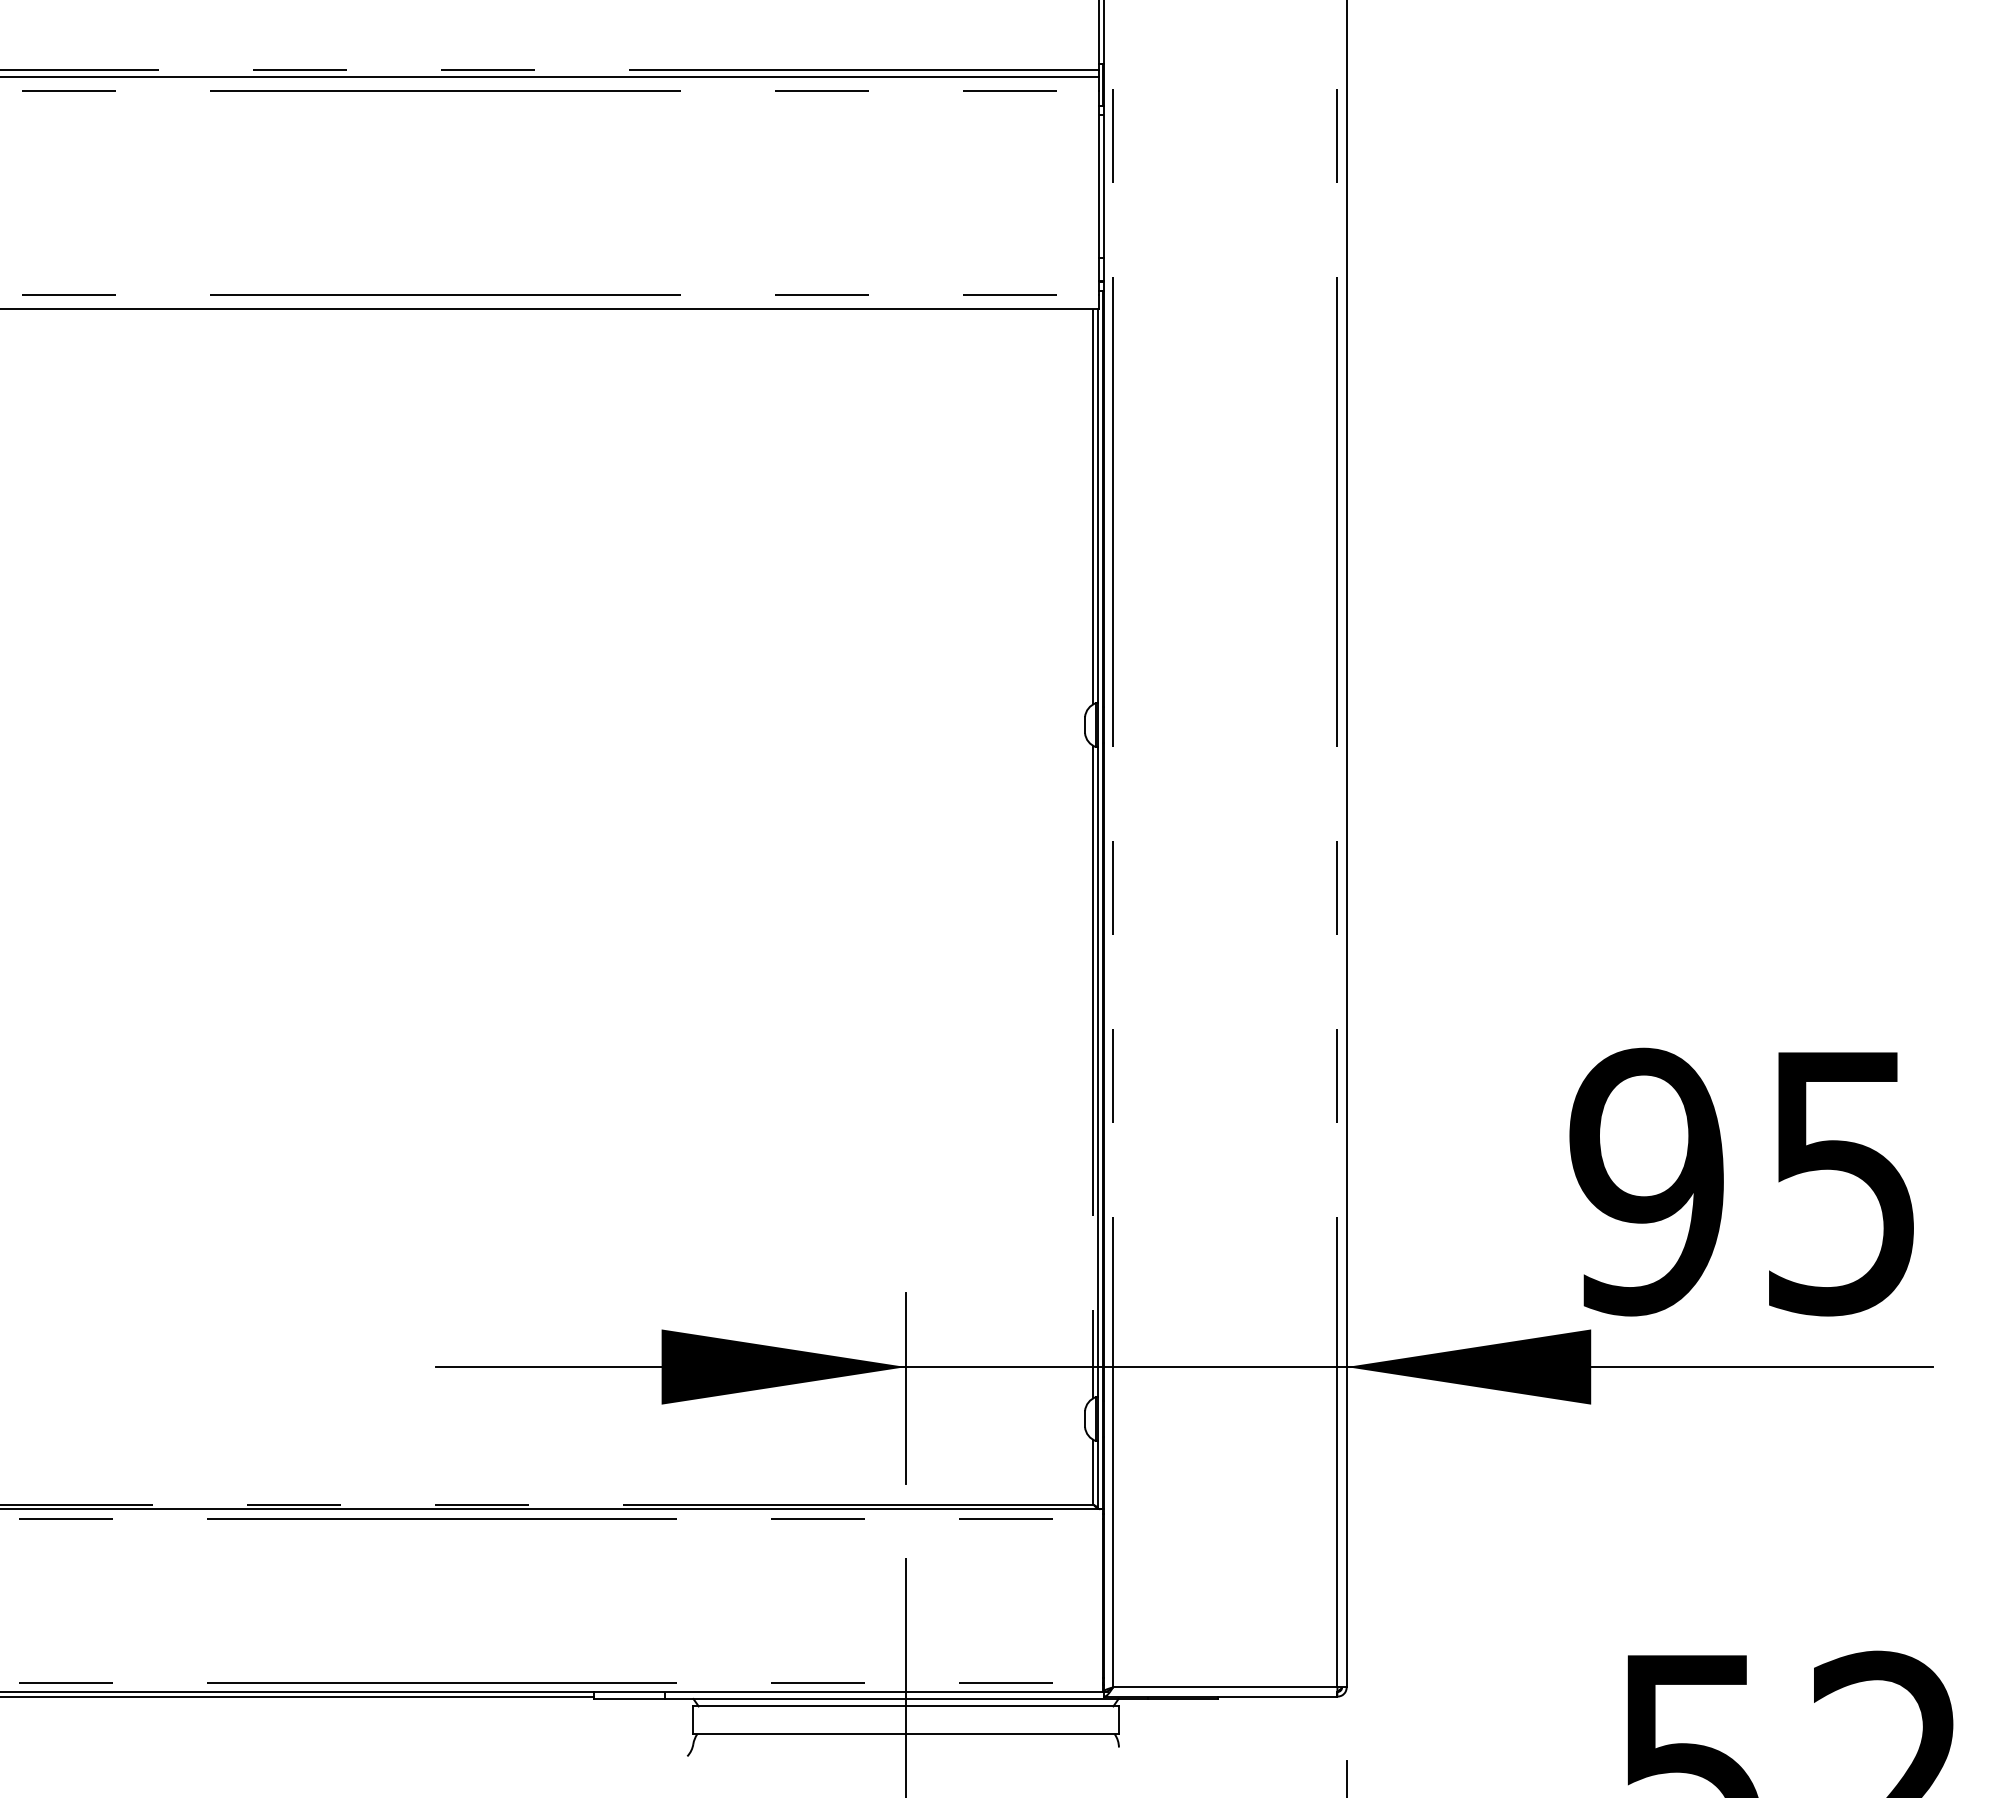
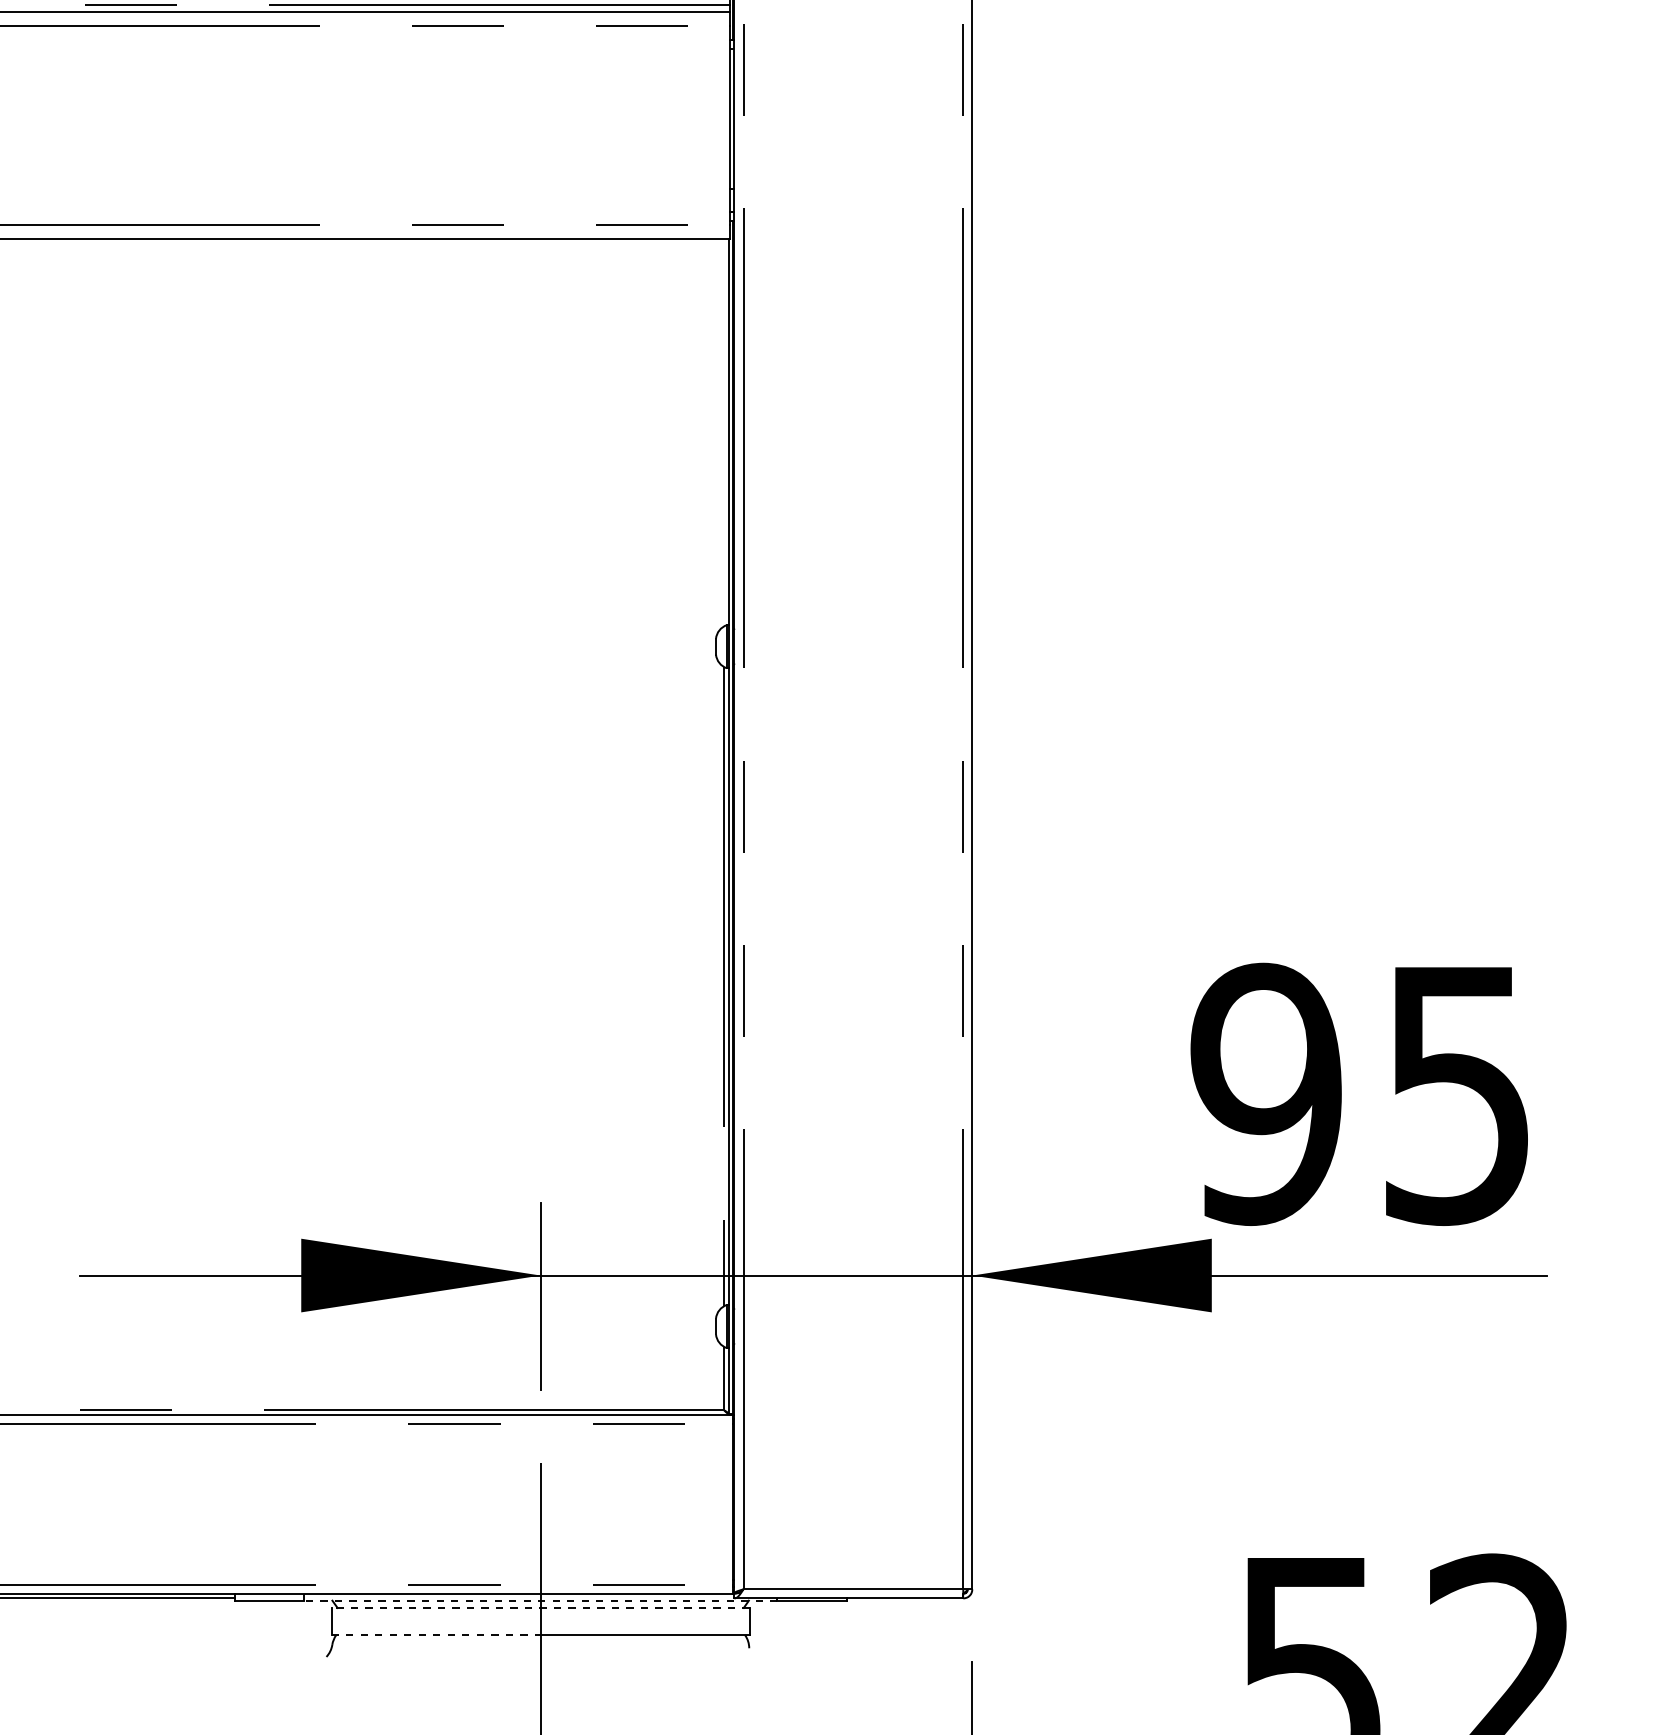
line: (1093, 506) -> (724, 432), removed
line: (906, 1698) -> (541, 1600), solid -> dashed
line: (905, 1706) -> (540, 1608), solid -> dashed
line: (799, 1734) -> (436, 1635), solid -> dashed

